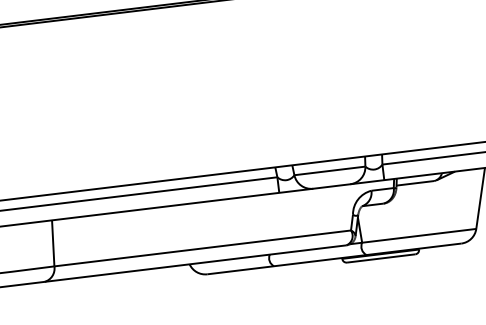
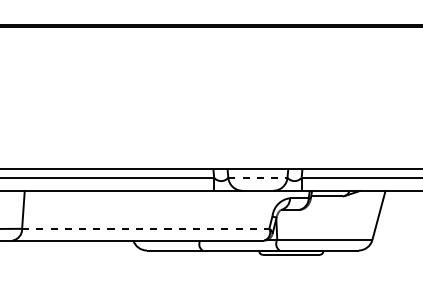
line: (329, 170) -> (257, 177), solid -> dashed
line: (202, 248) -> (145, 228), solid -> dashed

